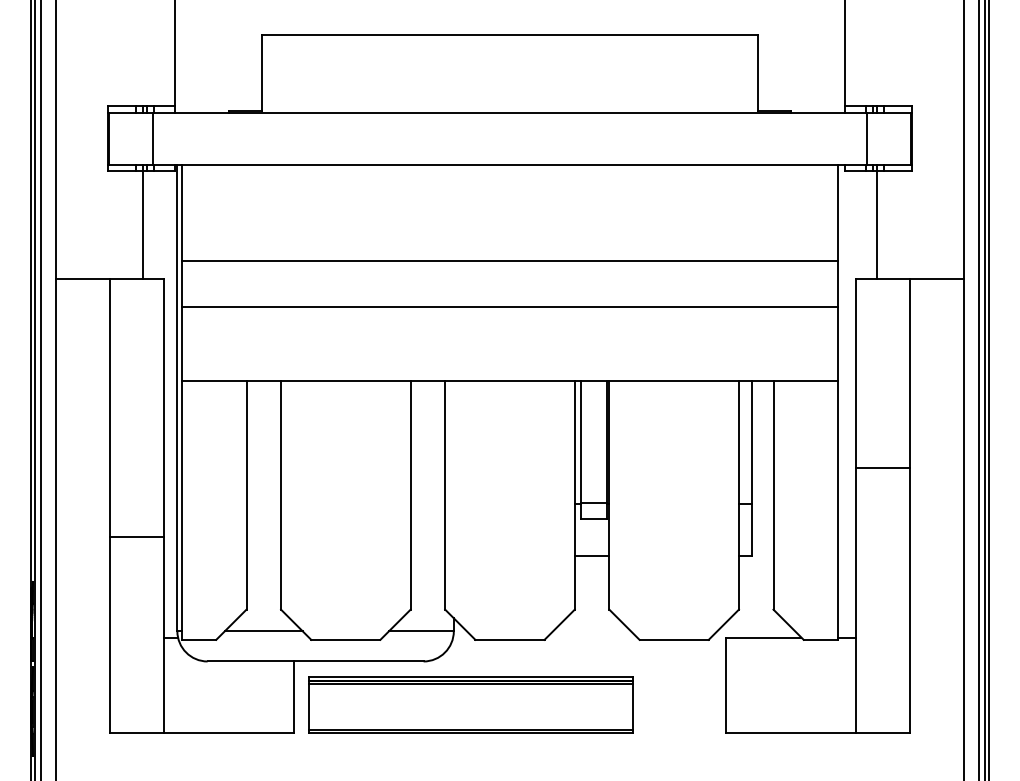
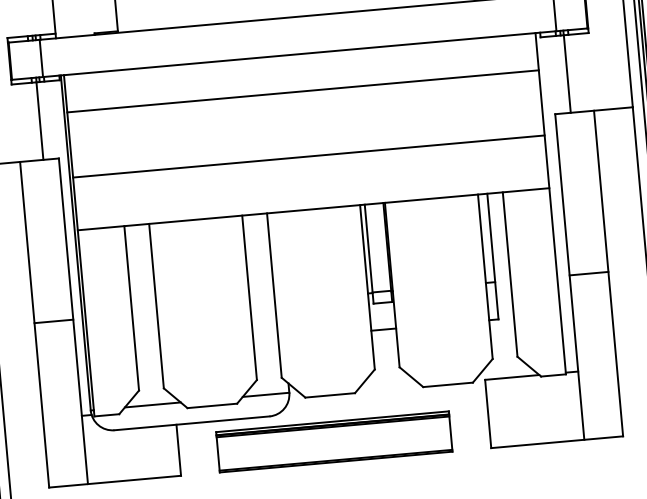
line: (509, 260) -> (302, 91), moved
line: (882, 467) -> (588, 273), moved
line: (137, 536) -> (53, 321), moved
part: (470, 704) -> (333, 441), moved

